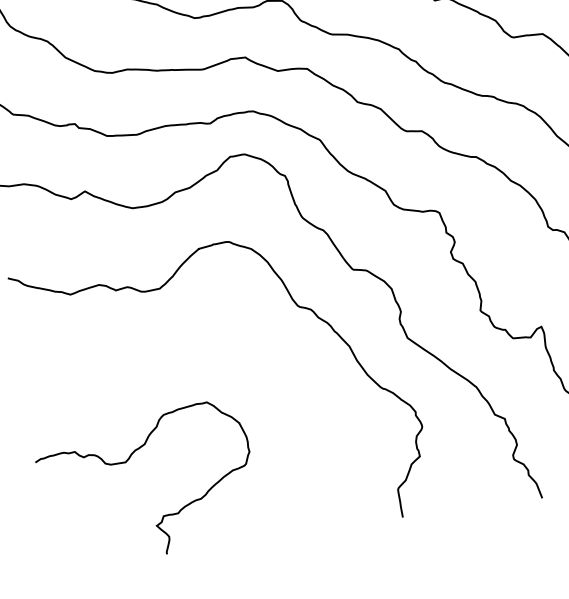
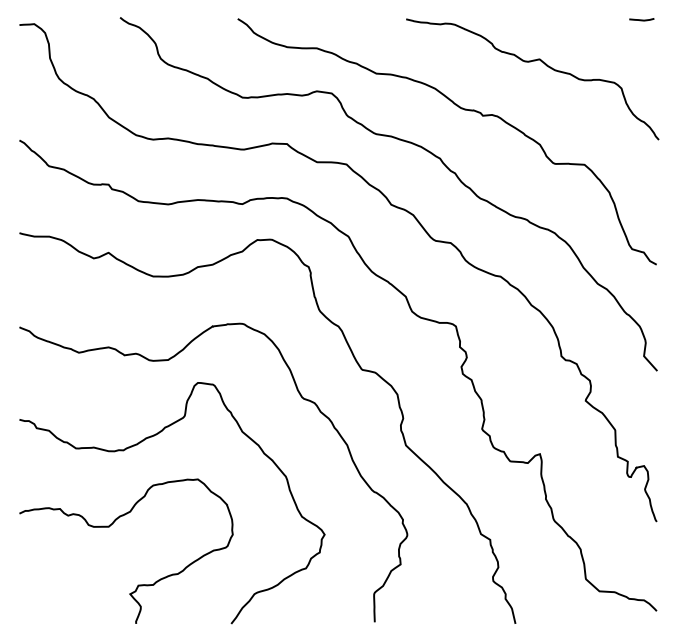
curve: (142, 377) -> (137, 445), added

